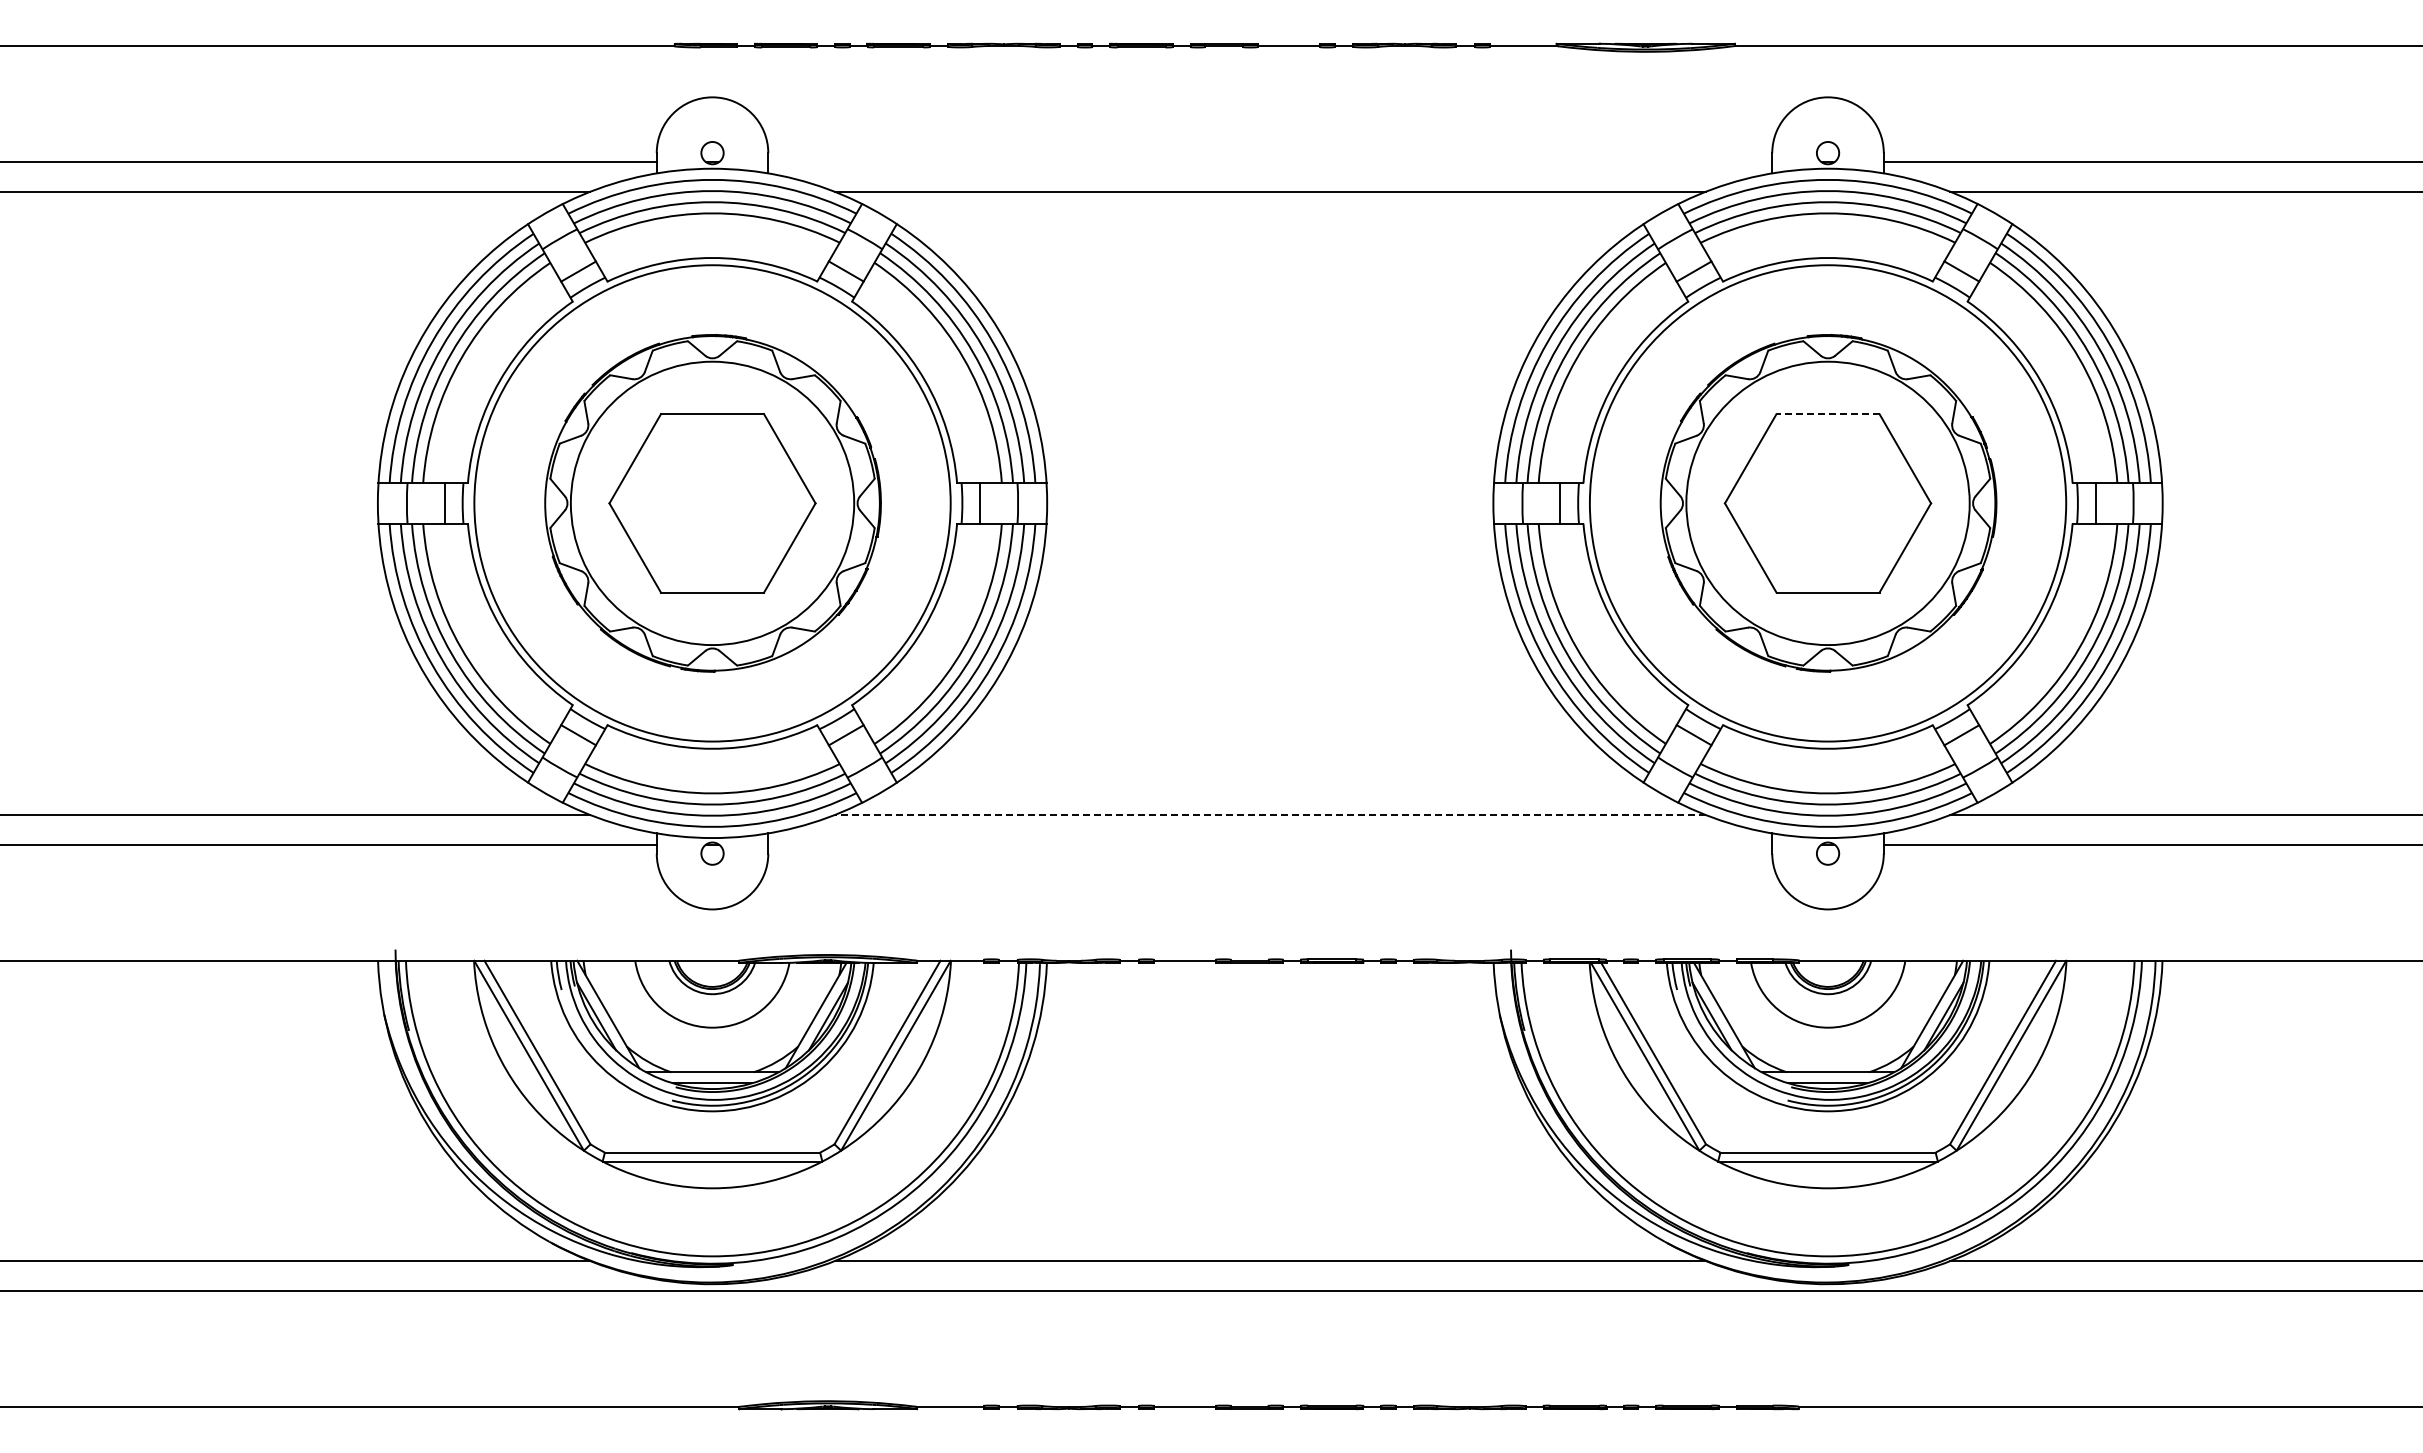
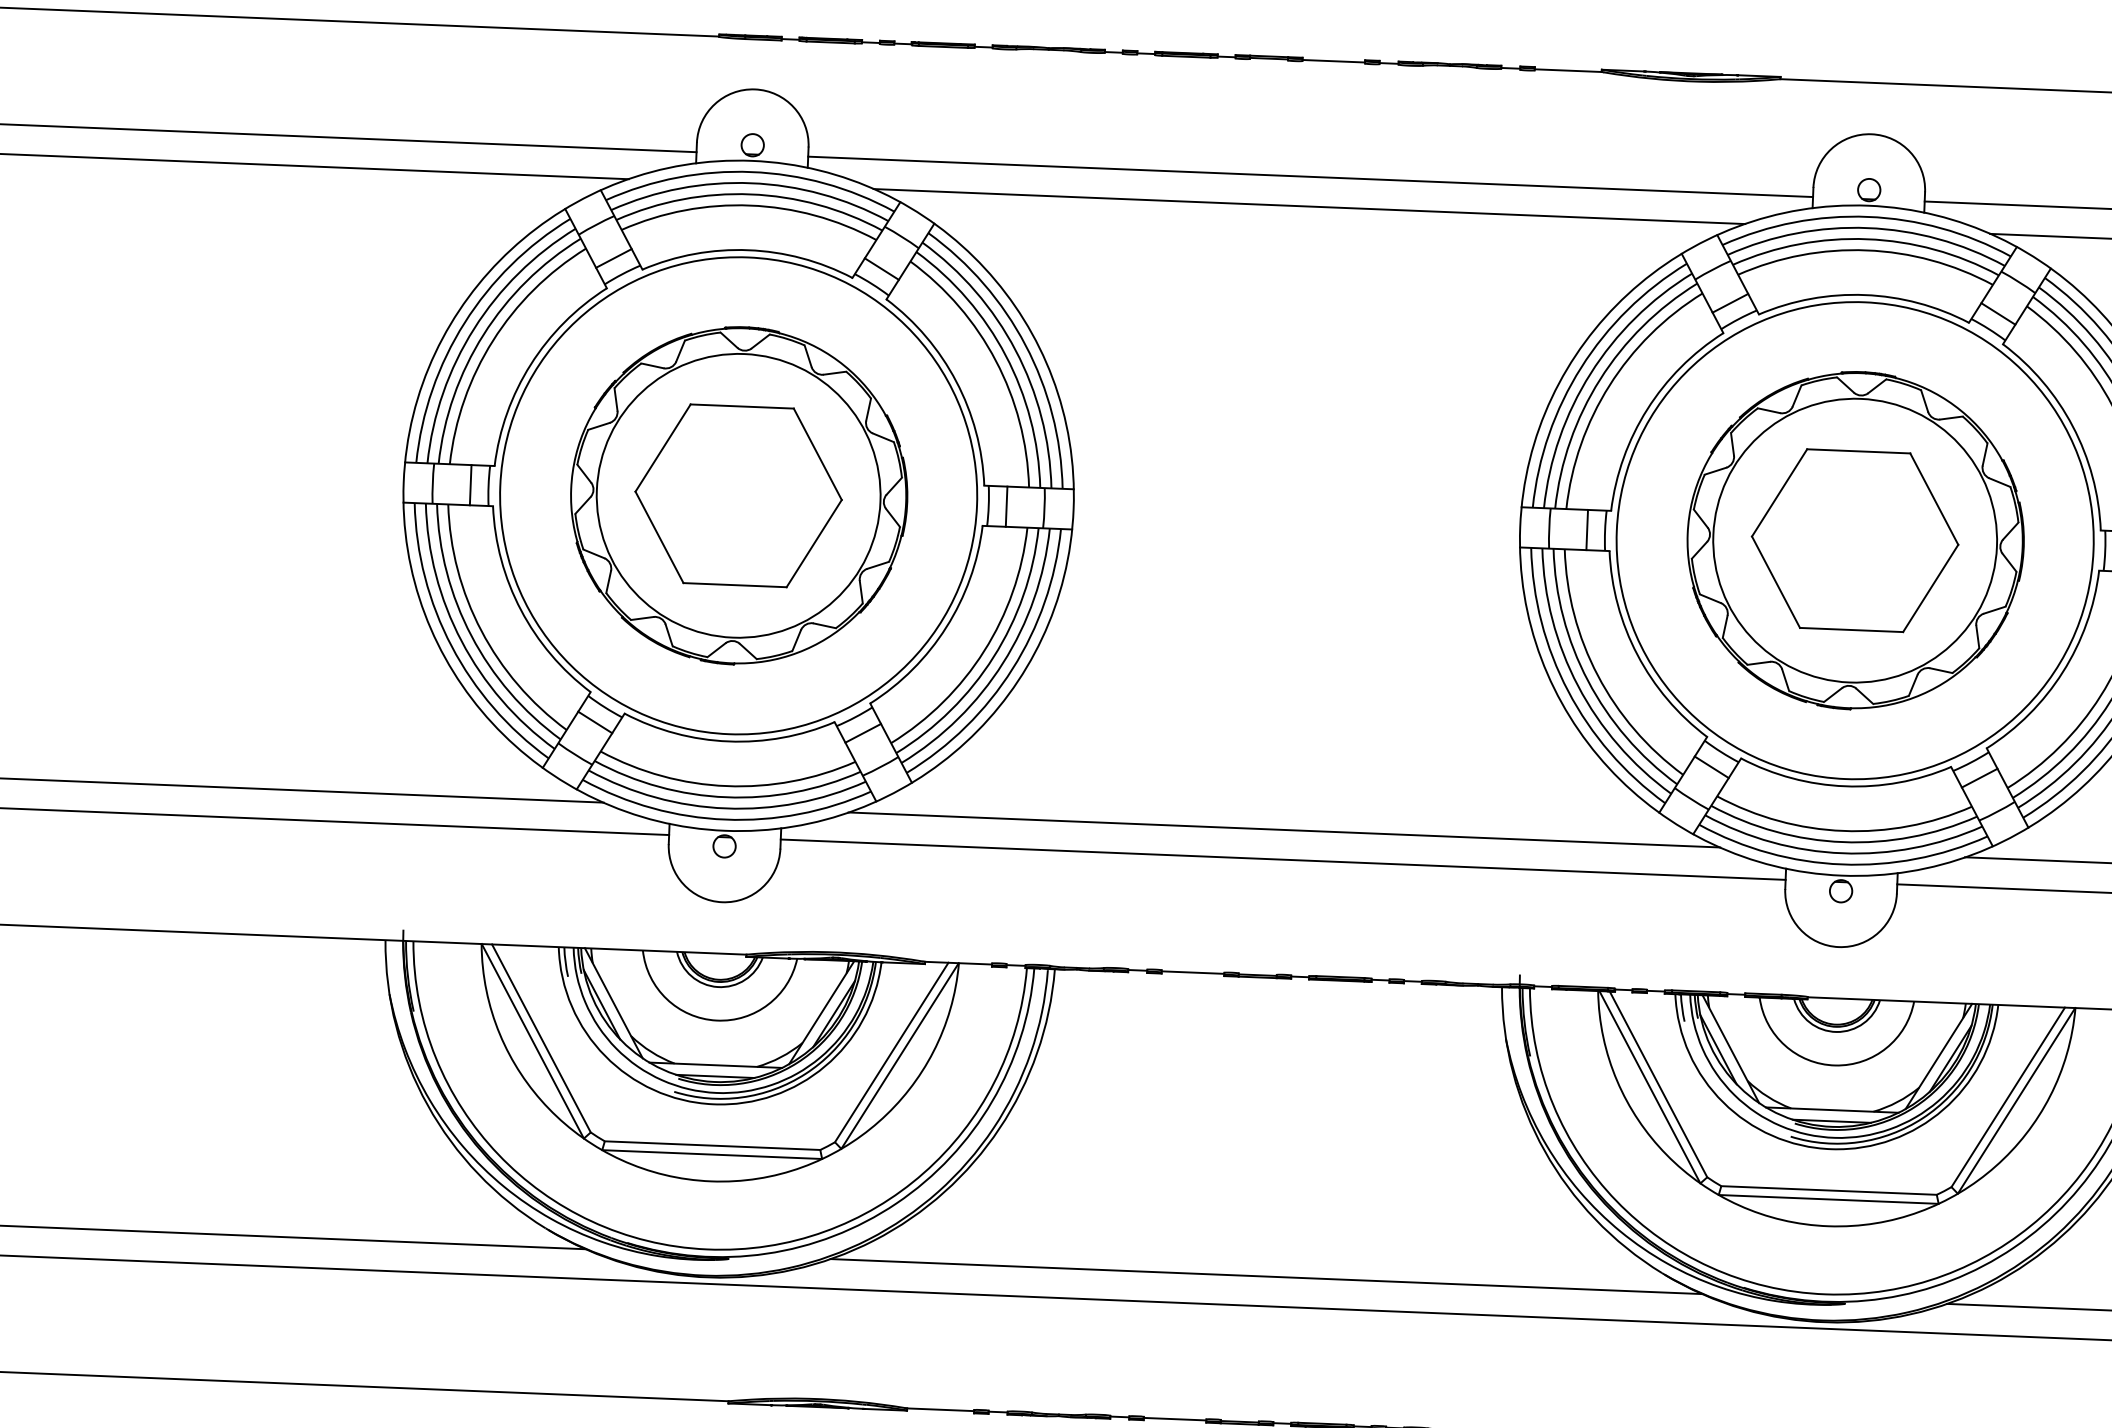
line: (1270, 162) -> (1310, 177), added
line: (1828, 414) -> (1859, 451), dashed -> solid
line: (1269, 814) -> (1283, 829), dashed -> solid
line: (1270, 844) -> (1283, 859), added

